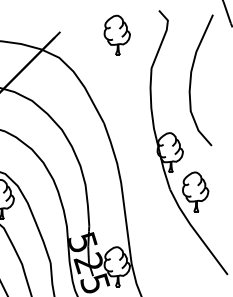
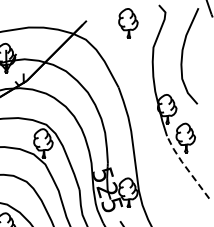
line: (195, 230) -> (185, 166), solid -> dashed

